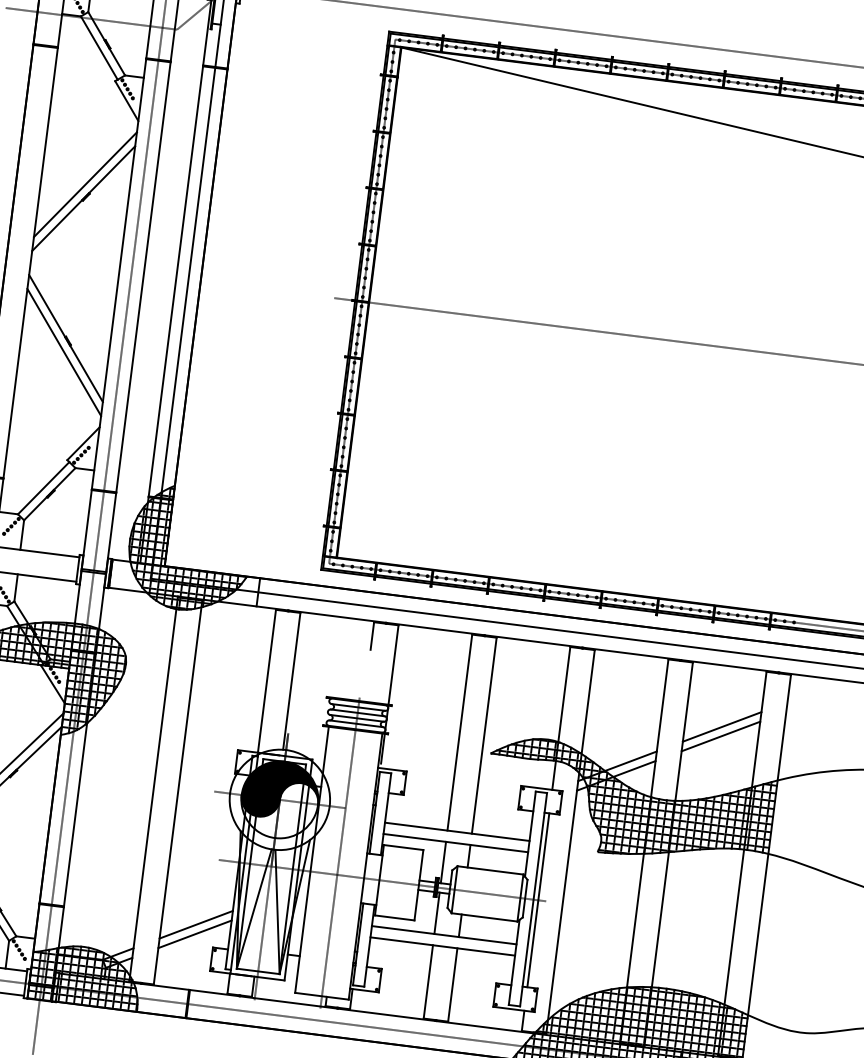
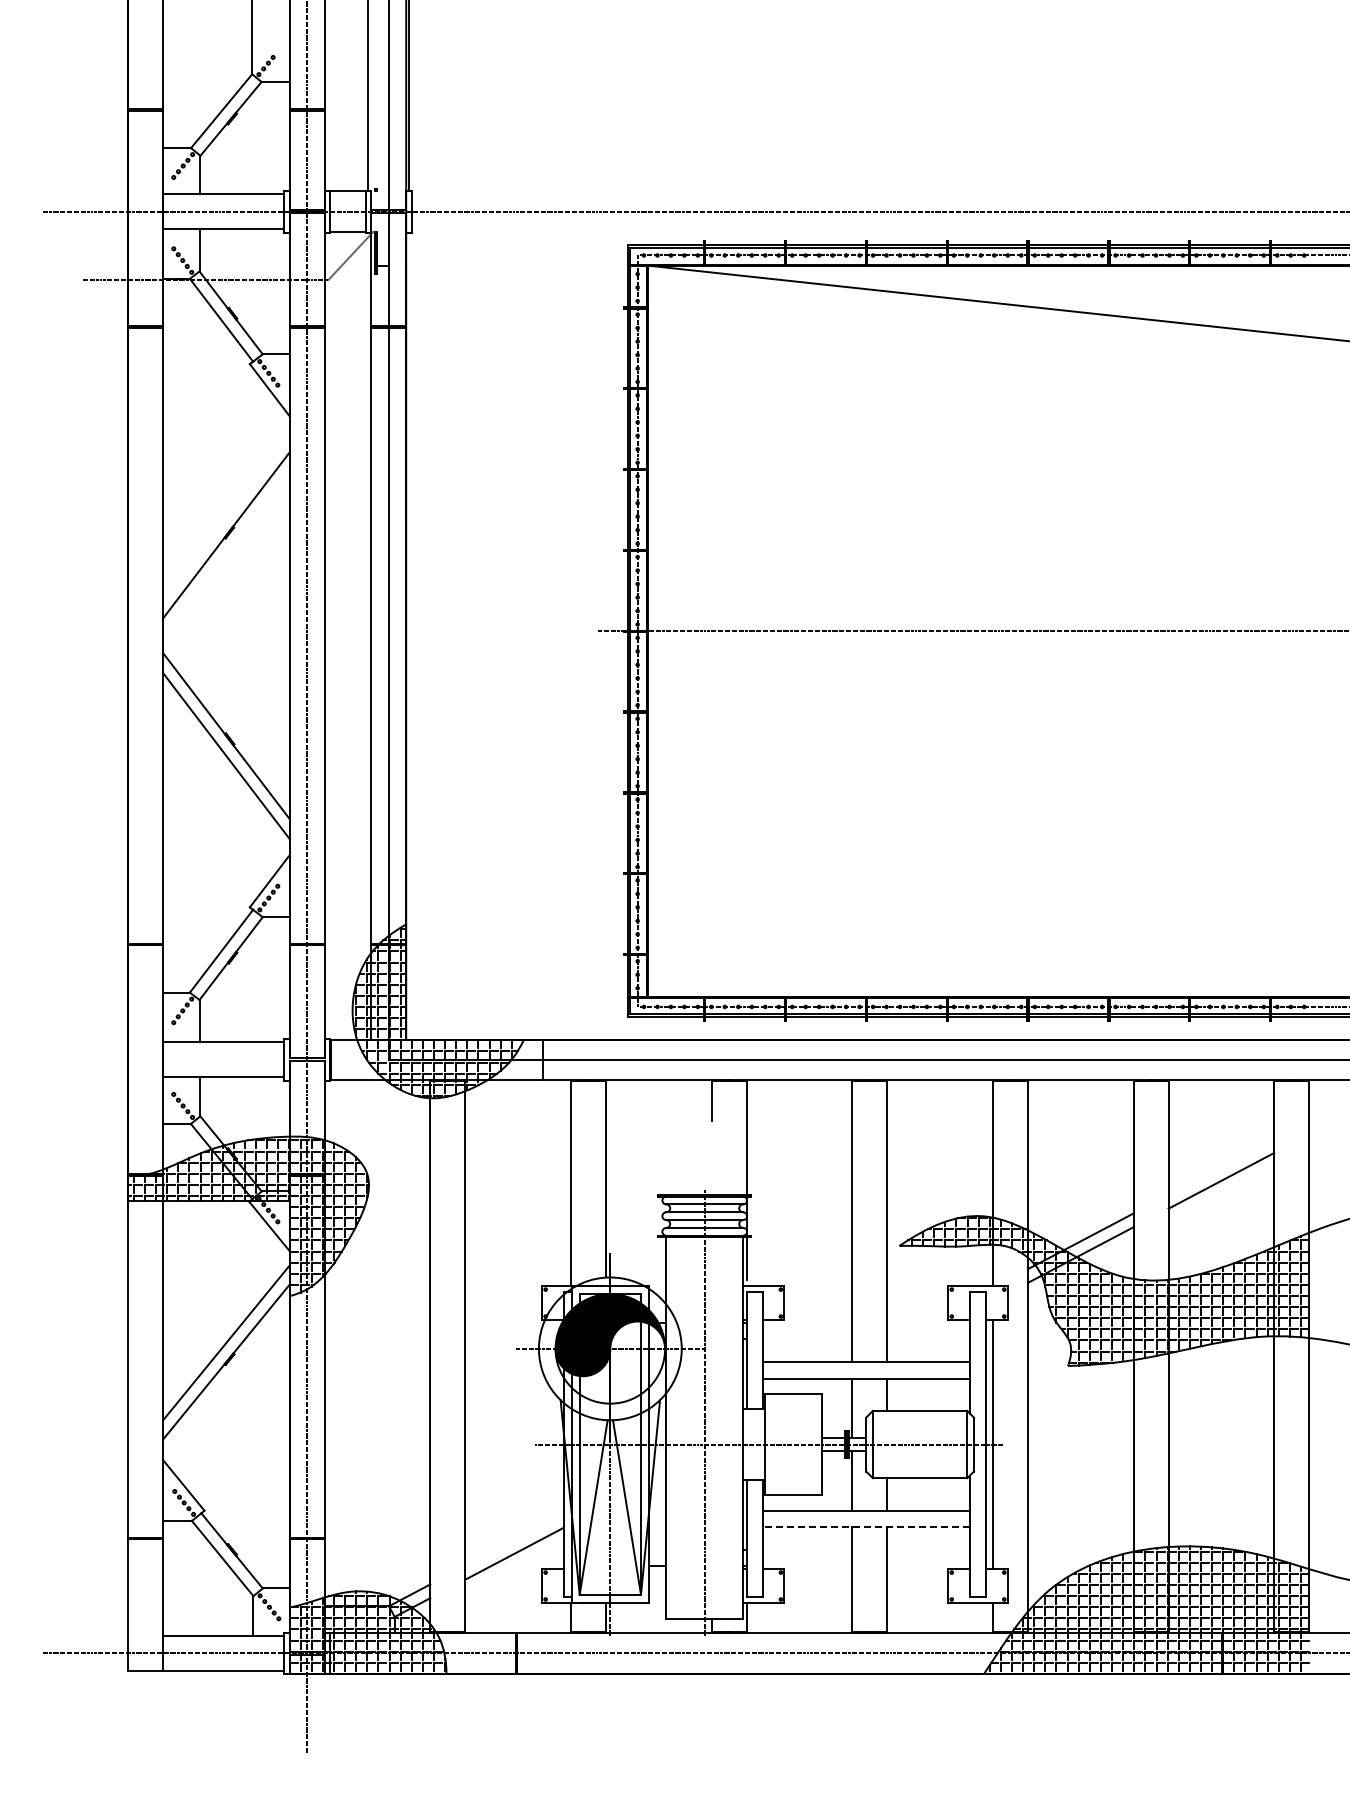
line: (85, 184) -> (226, 515), removed
line: (722, 726) -> (1221, 1166), removed
line: (196, 925) -> (514, 1540), removed
line: (442, 946) -> (866, 1526), solid -> dashed

